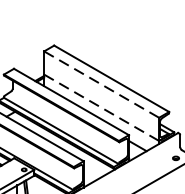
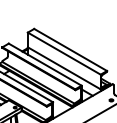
line: (101, 84) -> (64, 53), dashed -> solid
line: (101, 108) -> (64, 68), dashed -> solid

